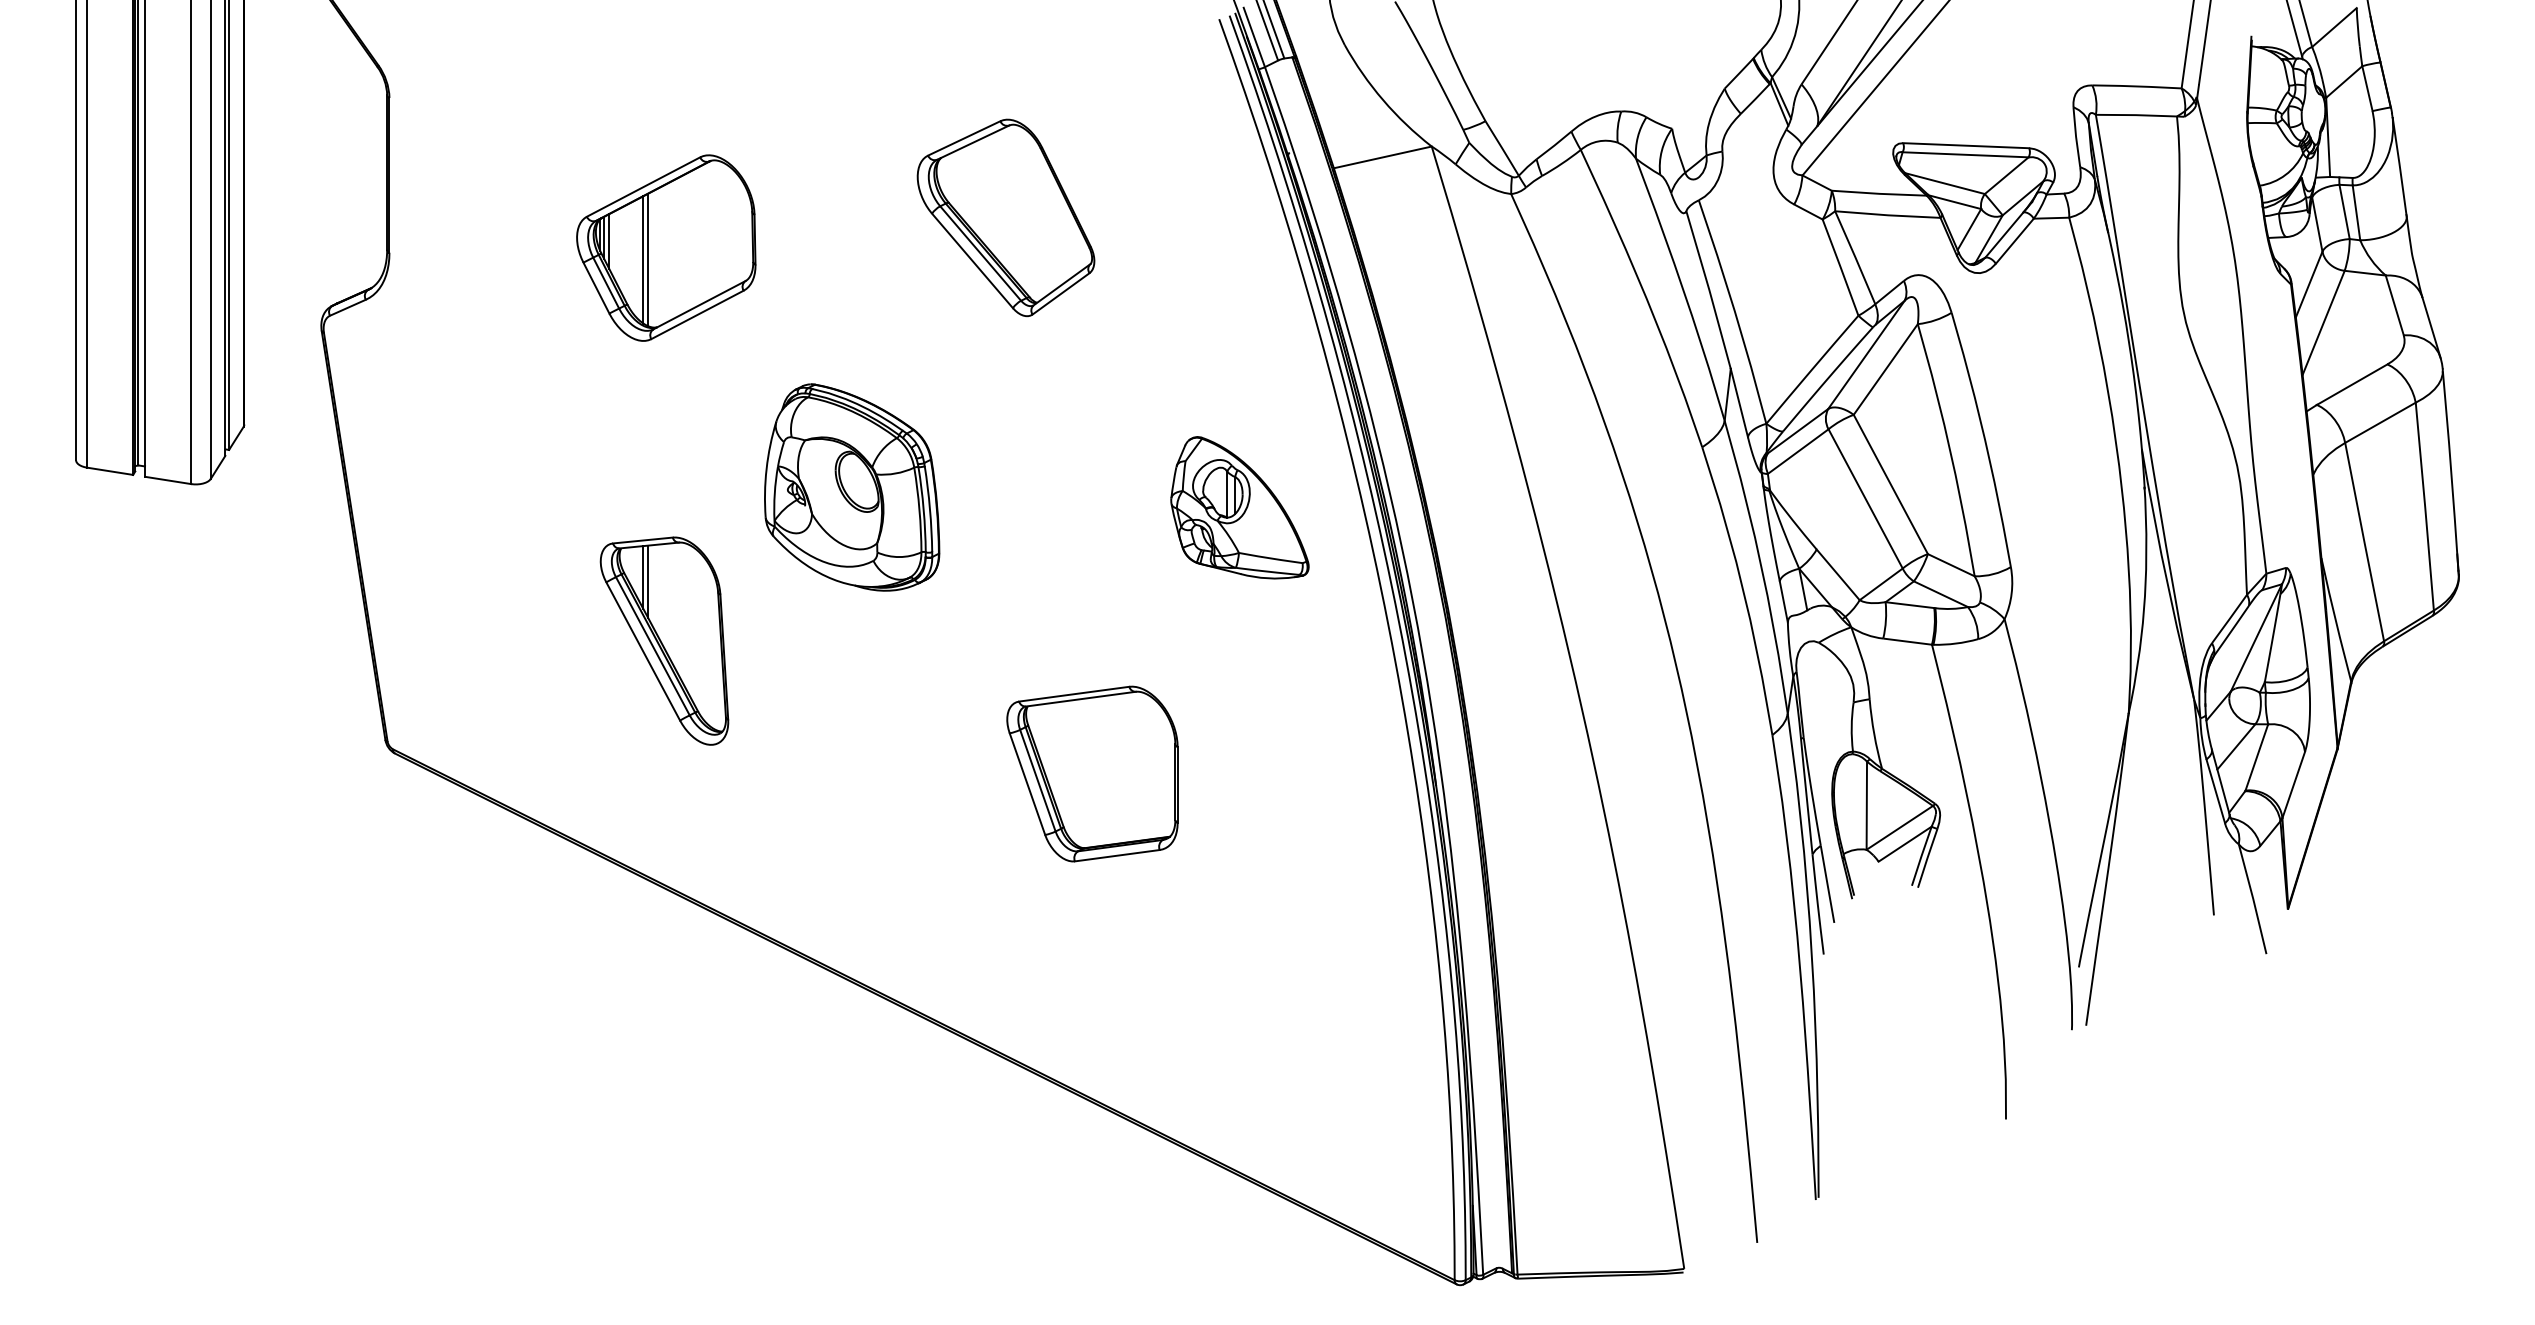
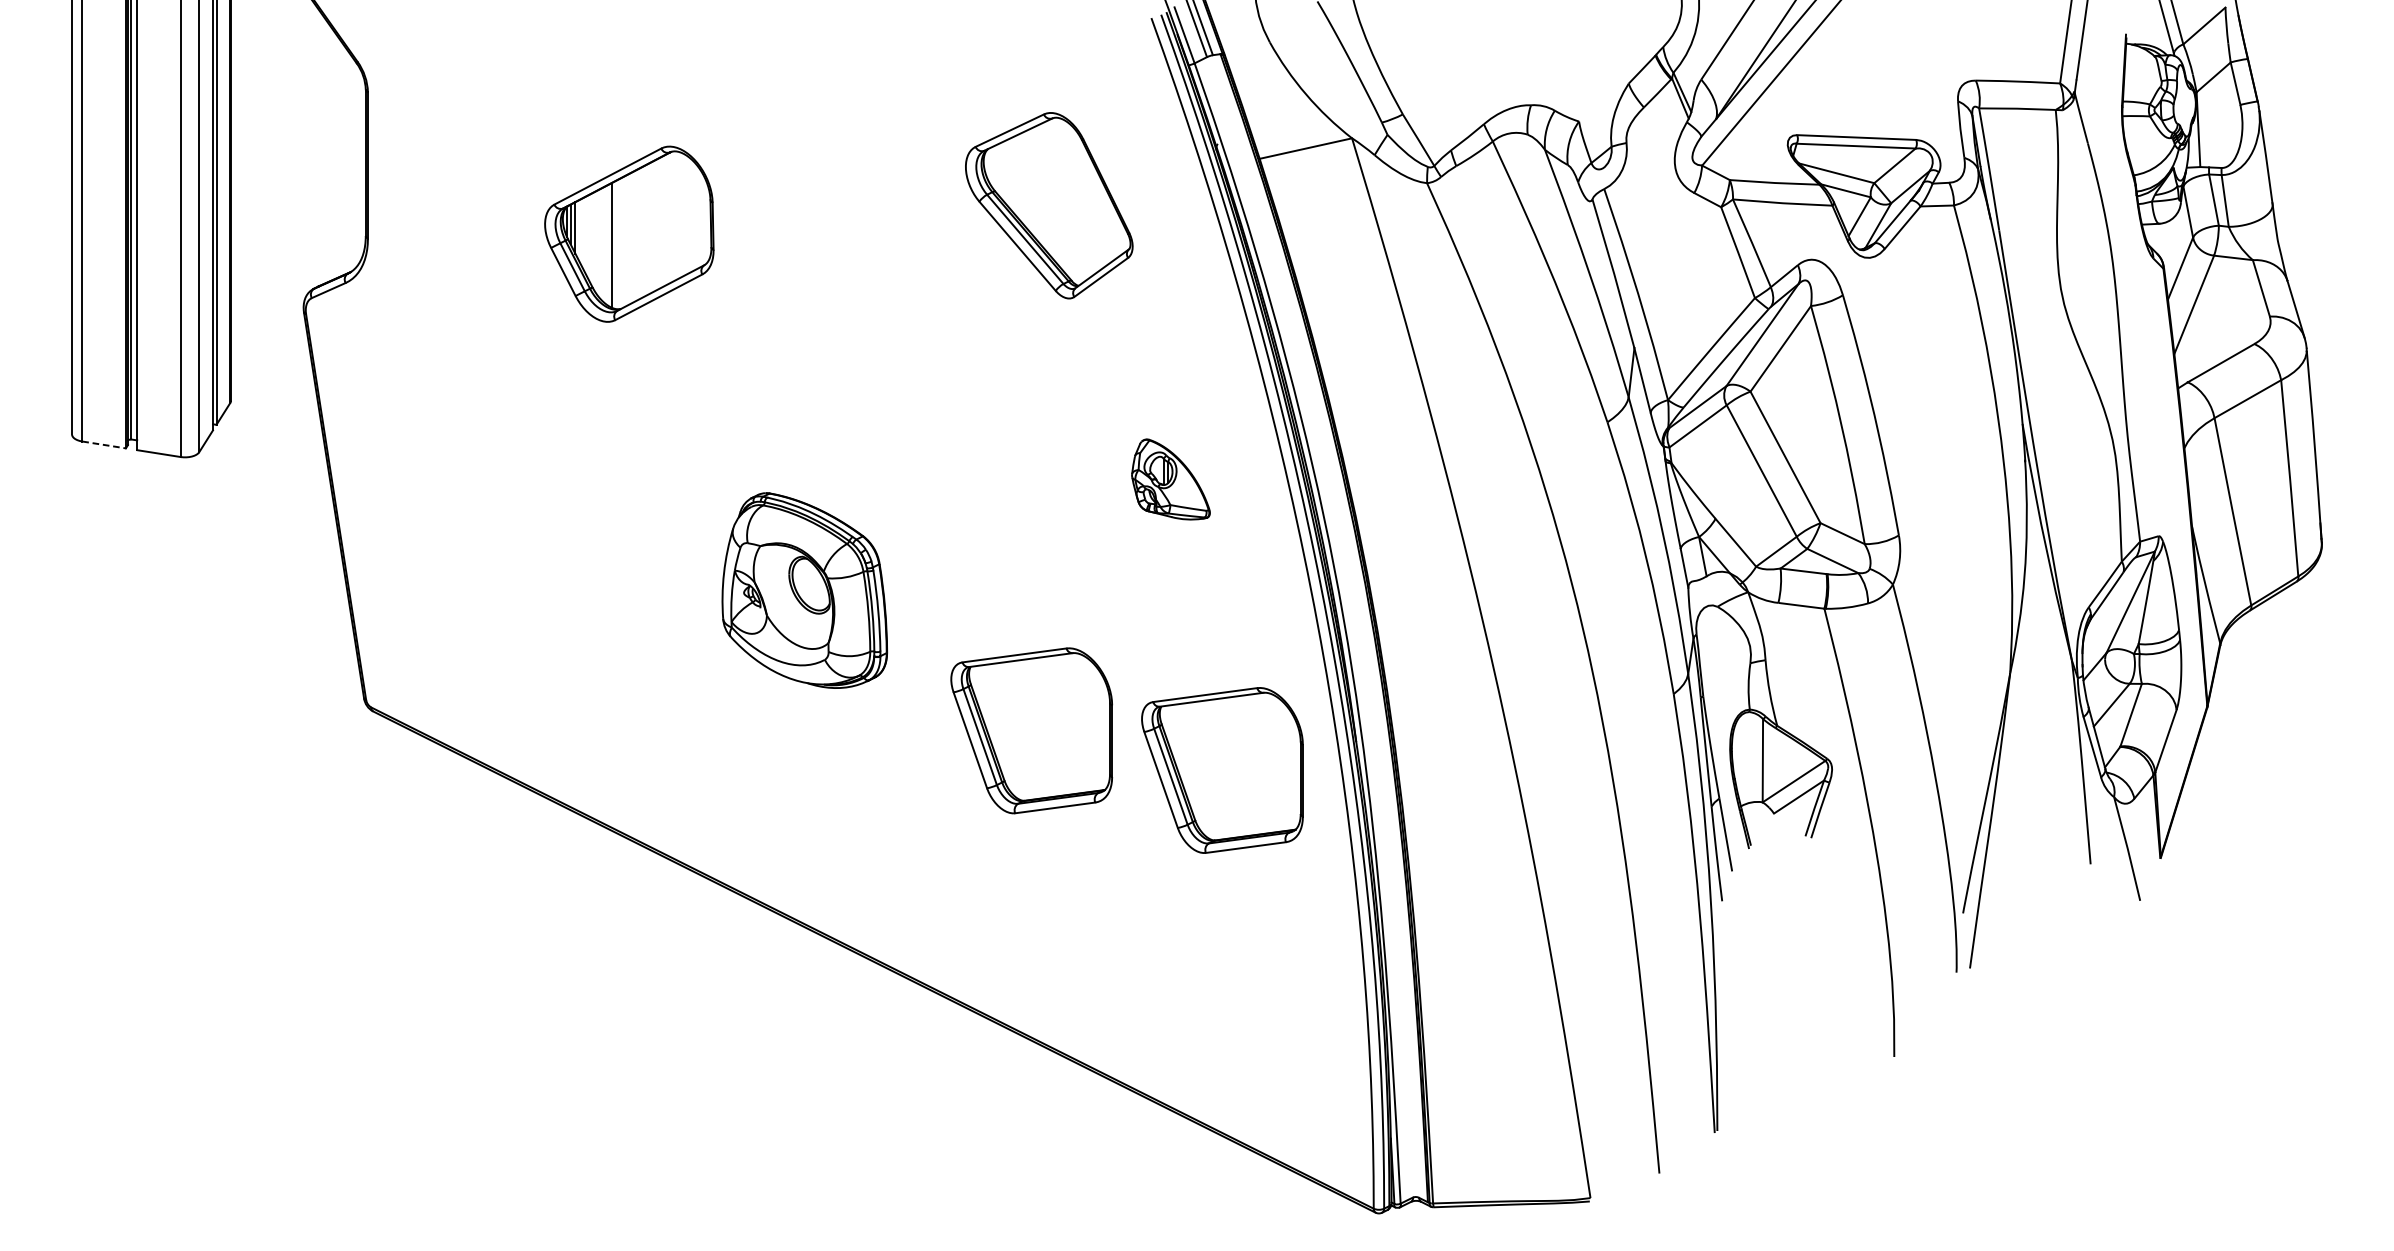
part: (1005, 217) -> (1048, 205), moved
line: (643, 259) -> (607, 244), removed
line: (110, 471) -> (104, 445), solid -> dashed
part: (852, 487) -> (805, 590), moved
part: (1239, 507) -> (1170, 479), size x0.6
part: (664, 640) -> (627, 604), removed
part: (1294, 815) -> (1222, 769), added

